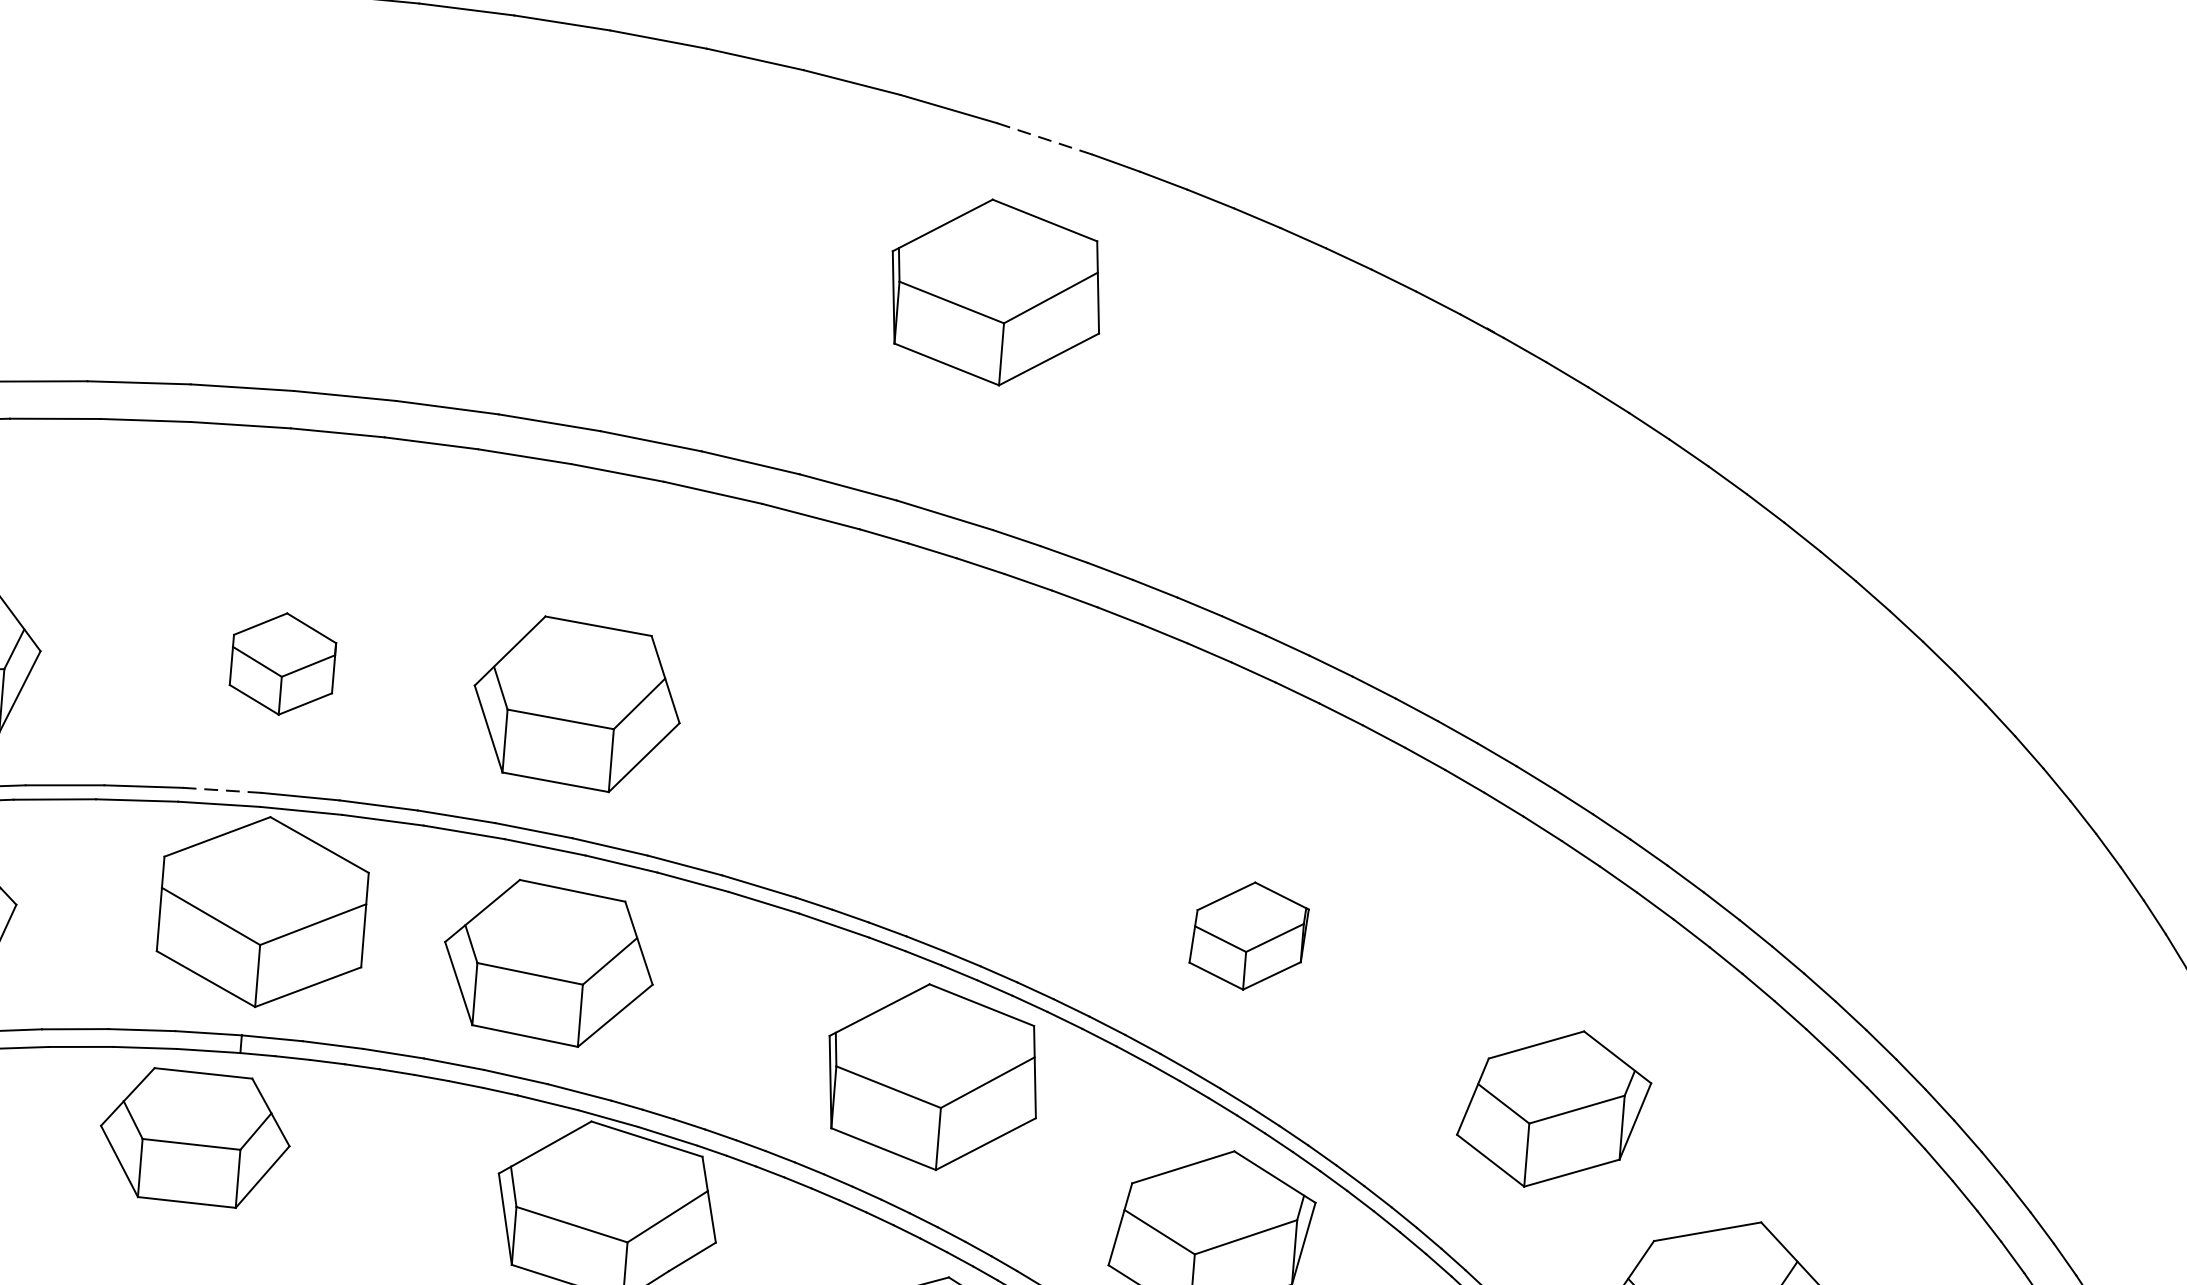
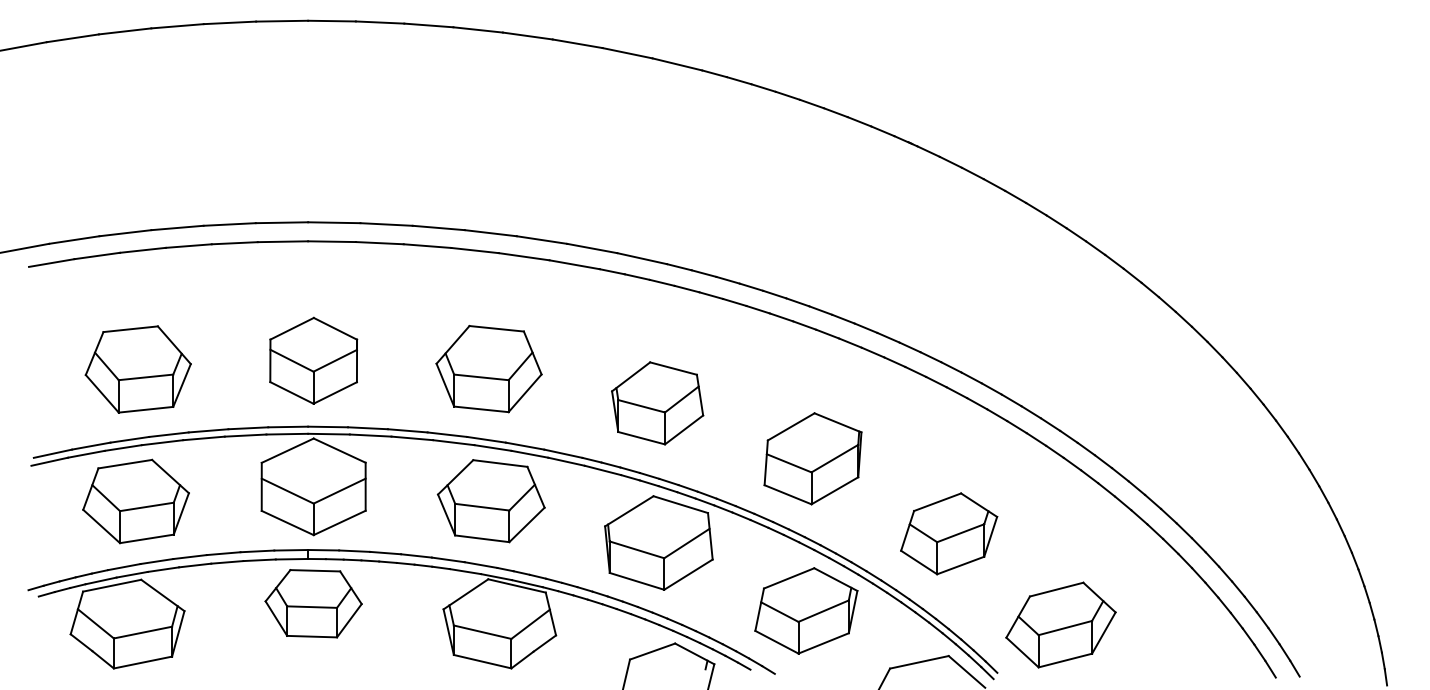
line: (1045, 139) -> (677, 64), dashed -> solid
part: (995, 291) -> (658, 143), removed
part: (282, 663) -> (313, 360), size x1.67
part: (575, 705) -> (488, 369), moved
line: (222, 791) -> (288, 427), dashed -> solid
part: (952, 802) -> (657, 403), added
part: (1248, 935) -> (812, 458), size x1.67
part: (547, 963) -> (490, 501), moved
part: (1554, 1108) -> (949, 533), moved
part: (194, 1137) -> (313, 603), moved

